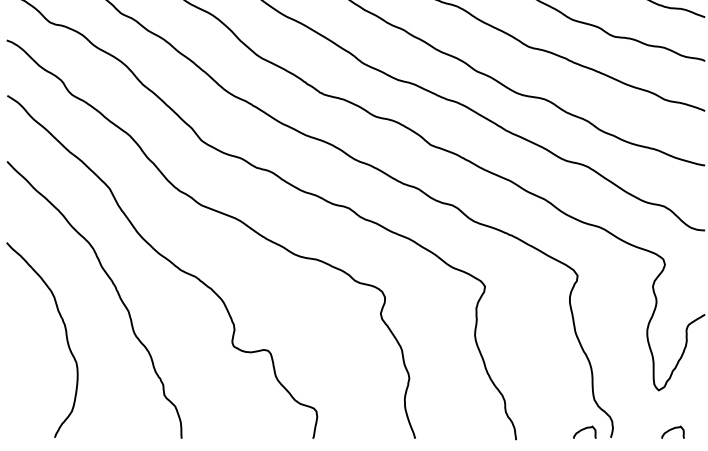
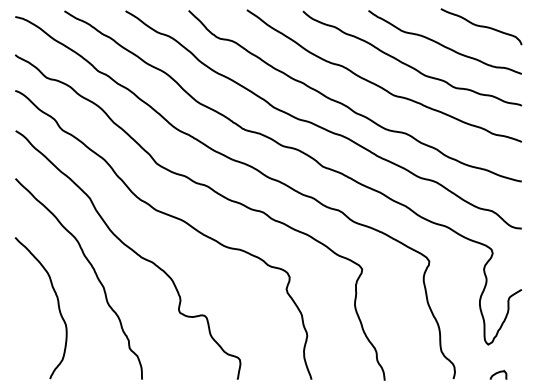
curve: (584, 430) -> (434, 373), removed

